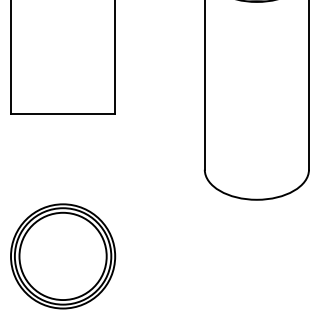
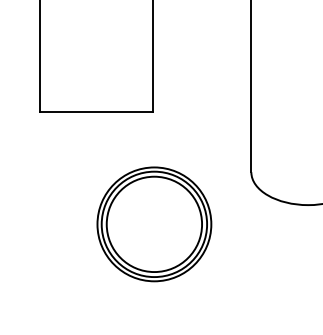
part: (63, 256) -> (154, 224), moved

